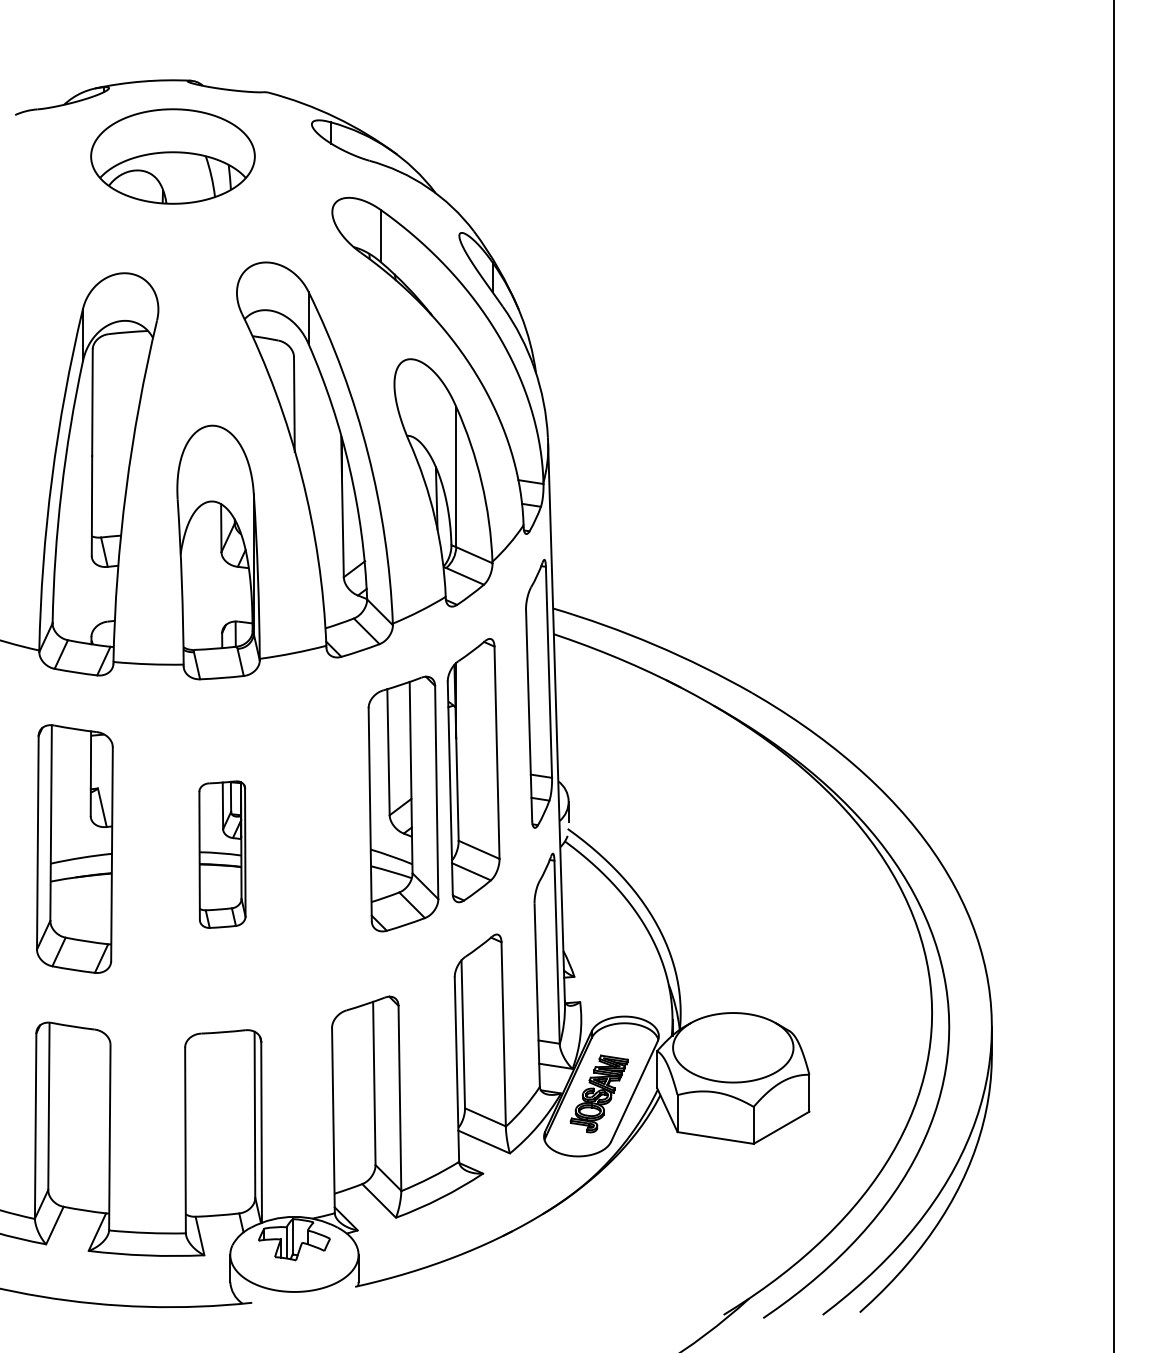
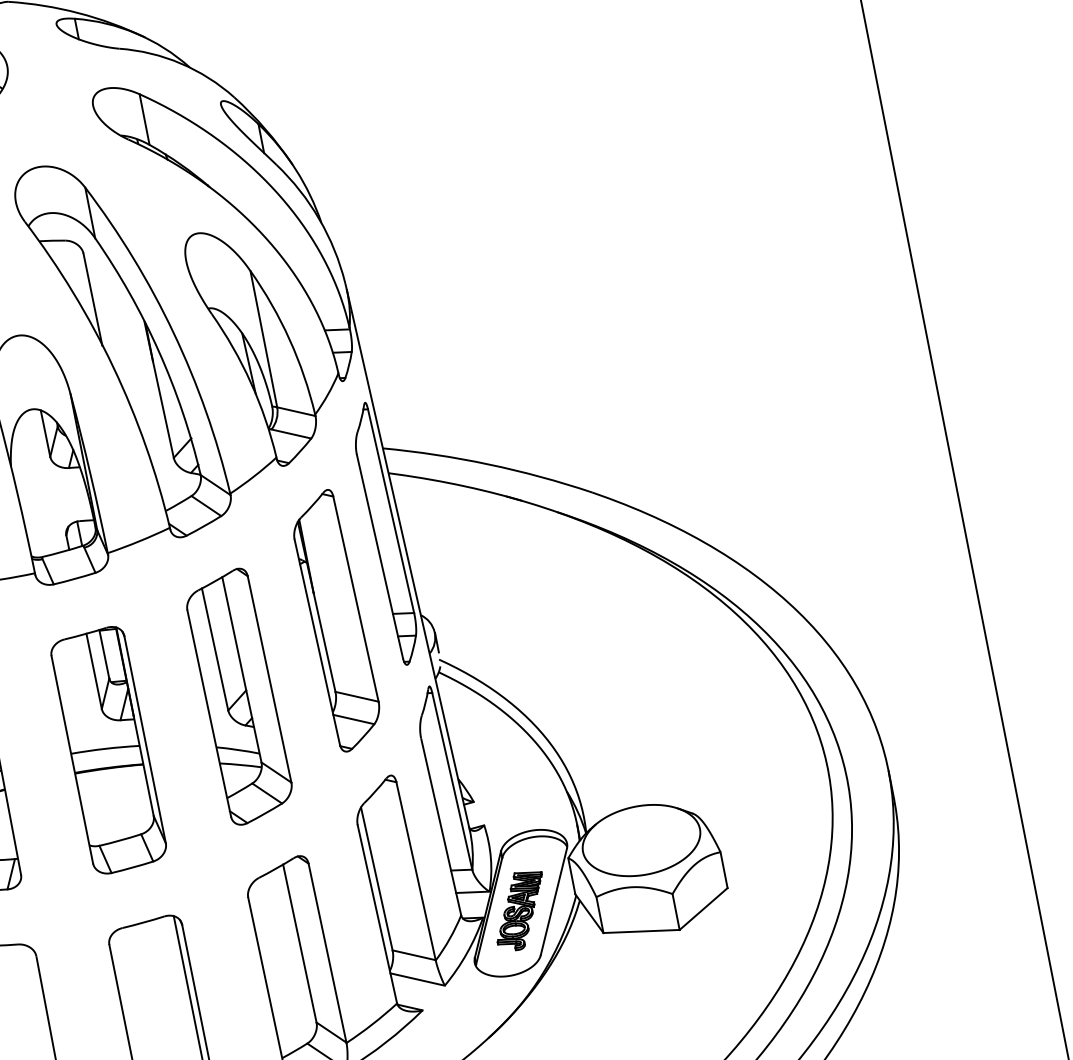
part: (403, 803) -> (239, 696), moved
part: (222, 854) -> (108, 750), size x1.67

